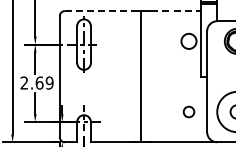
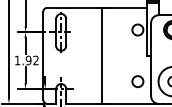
line: (100, 11) -> (73, 8), dashed -> solid
line: (176, 11) -> (128, 8), dashed -> solid
text: (36, 82) -> (26, 60), 2.69 -> 1.92
circle: (188, 111) -> (137, 81), size x1.43

